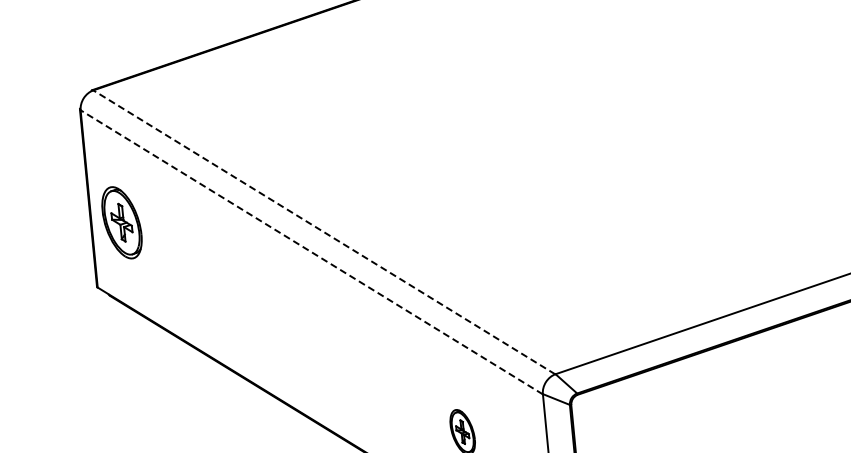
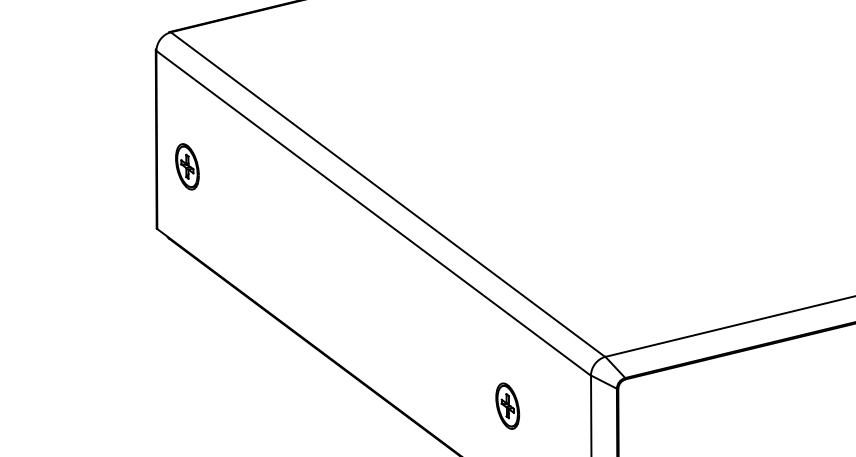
part: (122, 222) -> (187, 166), size x0.62
line: (323, 232) -> (387, 194), dashed -> solid
line: (311, 252) -> (373, 213), dashed -> solid

